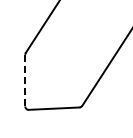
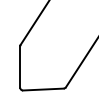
line: (25, 80) -> (20, 66), dashed -> solid

